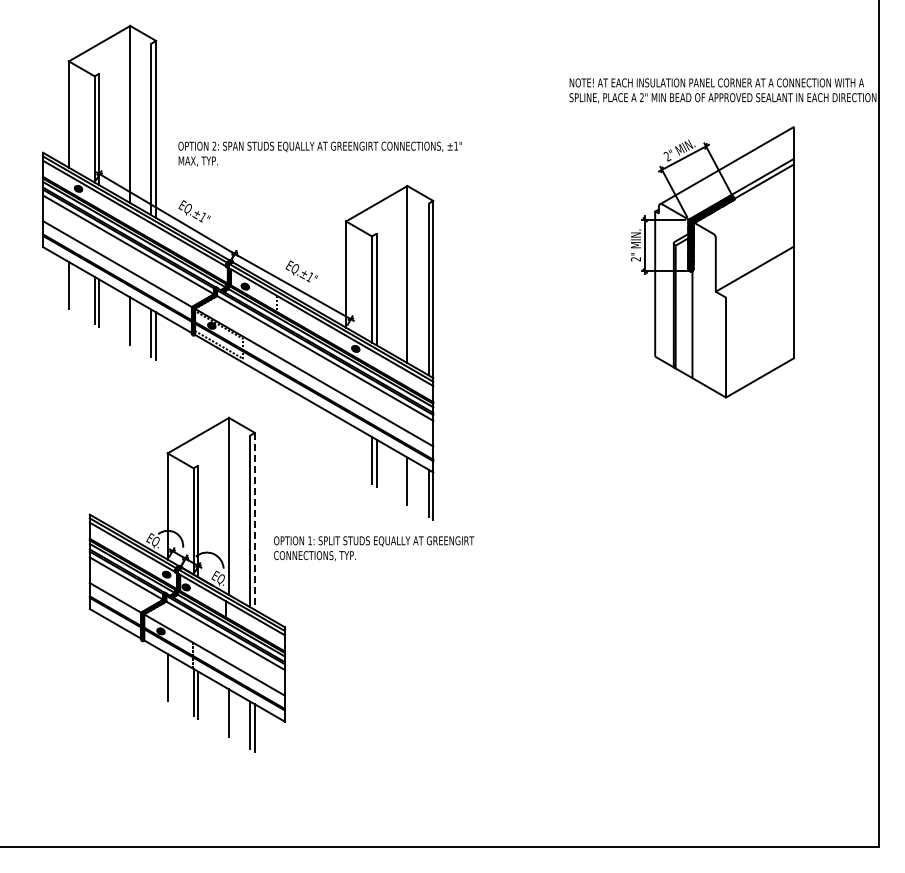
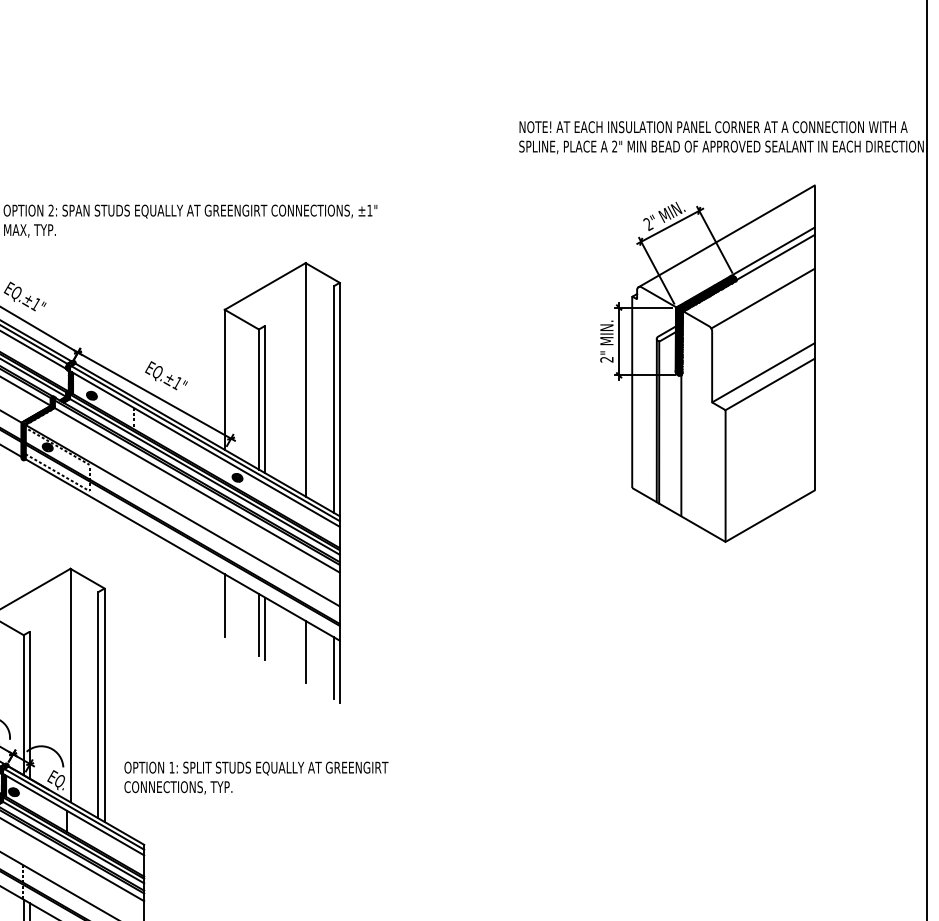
line: (754, 212) -> (763, 297), added
line: (759, 277) -> (769, 383), added
line: (346, 445) -> (225, 605), added
line: (254, 521) -> (104, 705), dashed -> solid
text: (374, 548) -> (256, 777), moved

